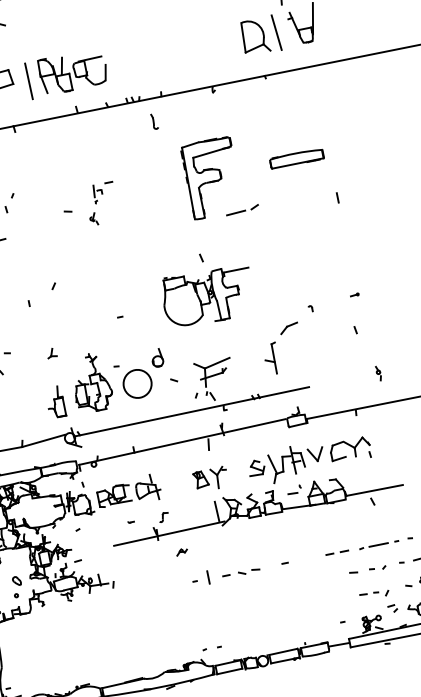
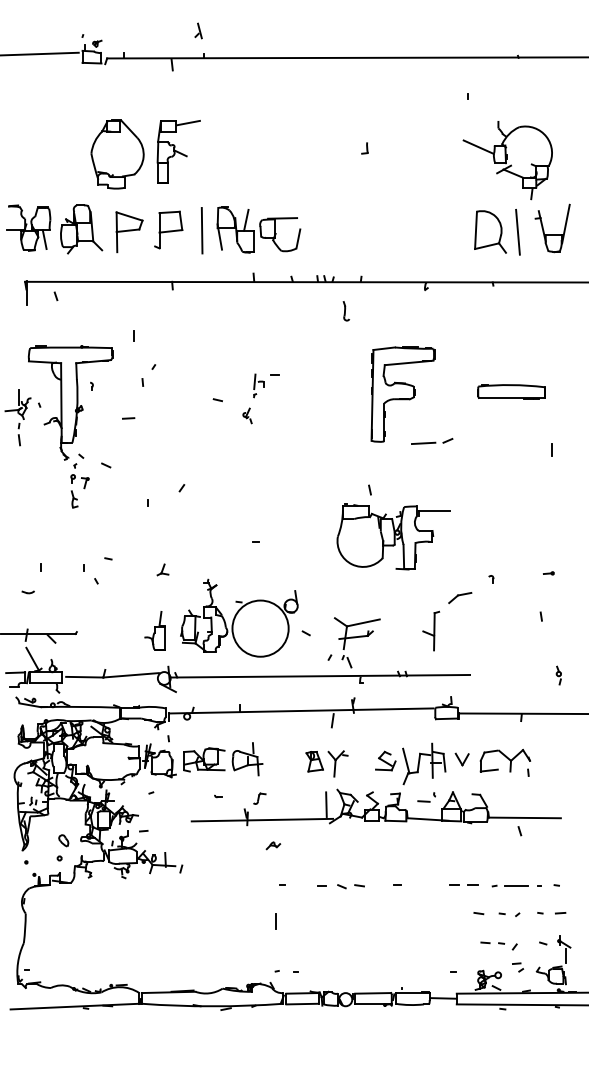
part: (207, 296) -> (393, 536), moved
circle: (137, 383) -> (260, 628), size x1.6
part: (316, 454) -> (462, 759), size x0.7
line: (208, 577) -> (275, 921), moved

